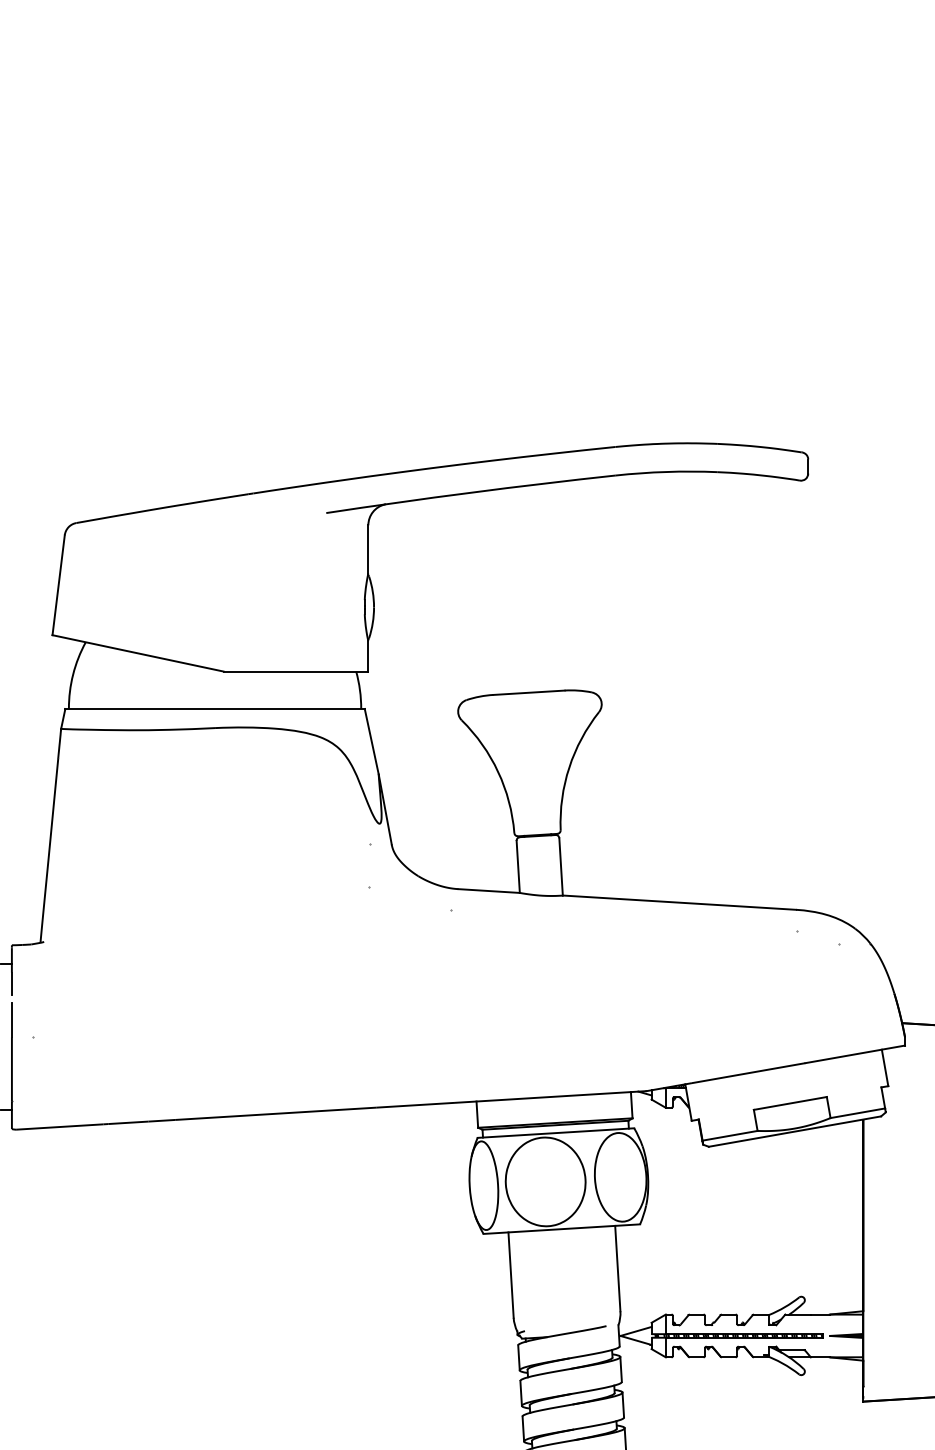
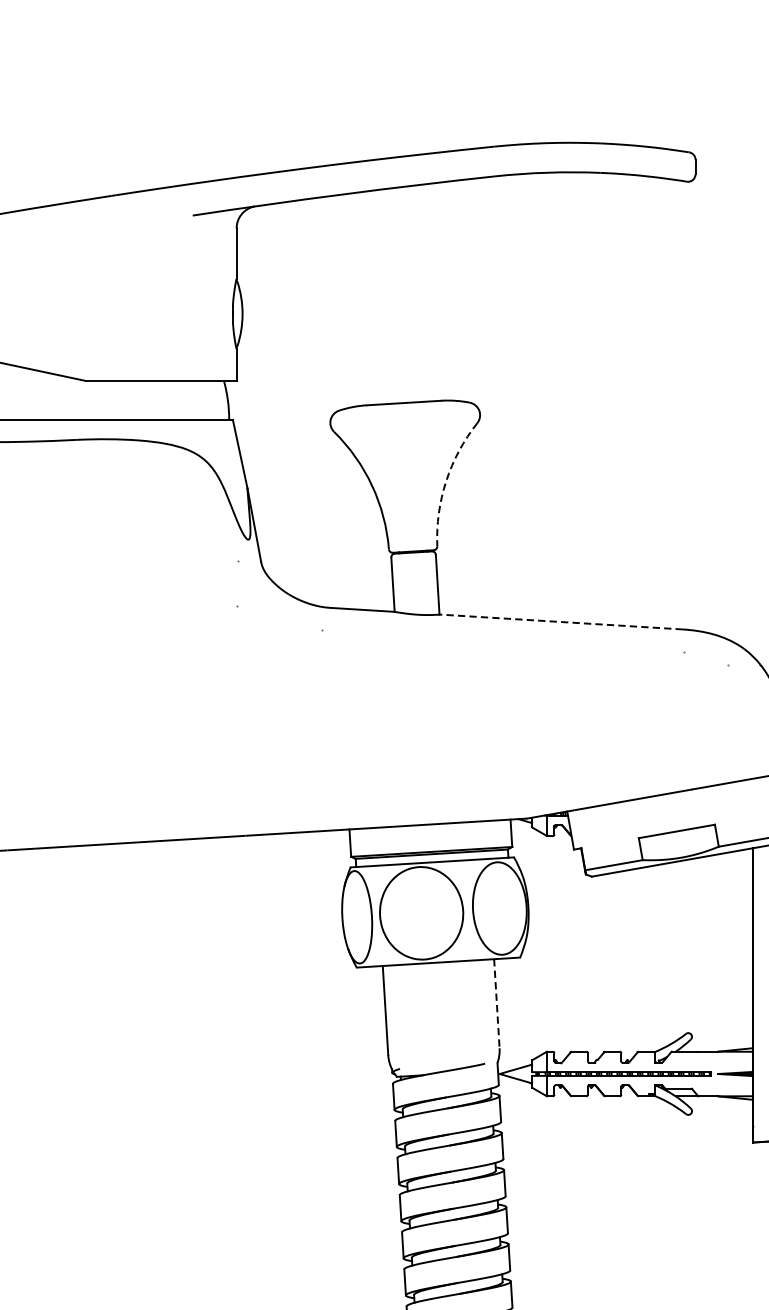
arc: (569, 767) -> (446, 481), solid -> dashed
line: (679, 902) -> (561, 621), solid -> dashed
line: (617, 1268) -> (496, 1003), solid -> dashed

